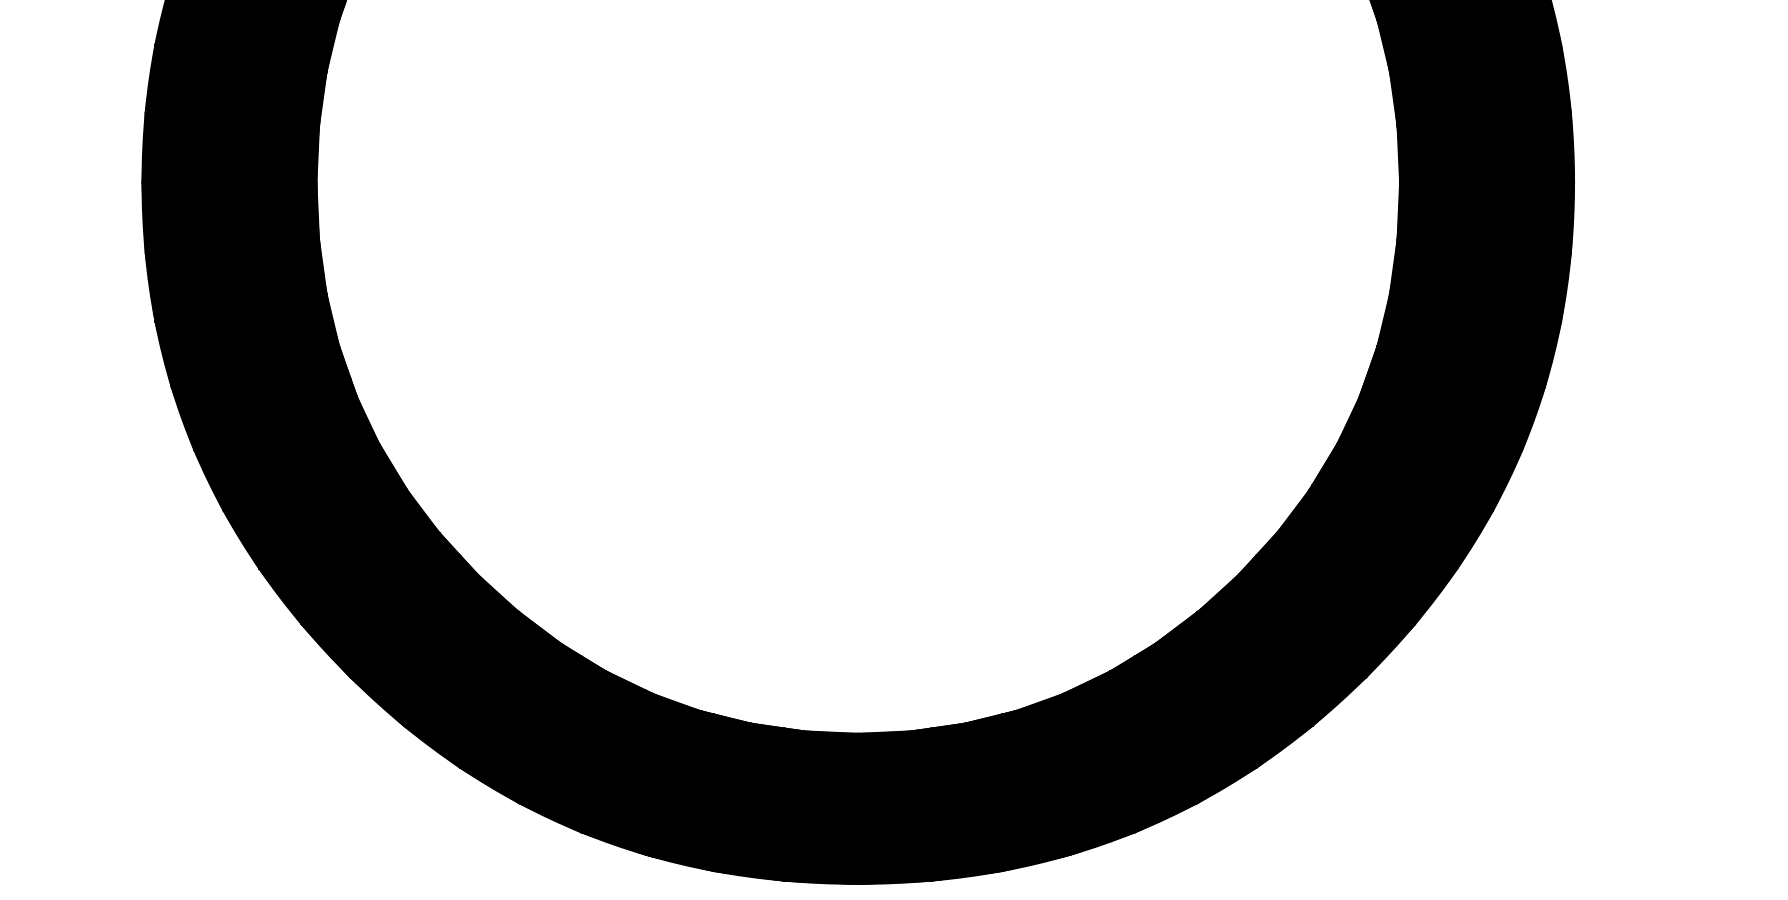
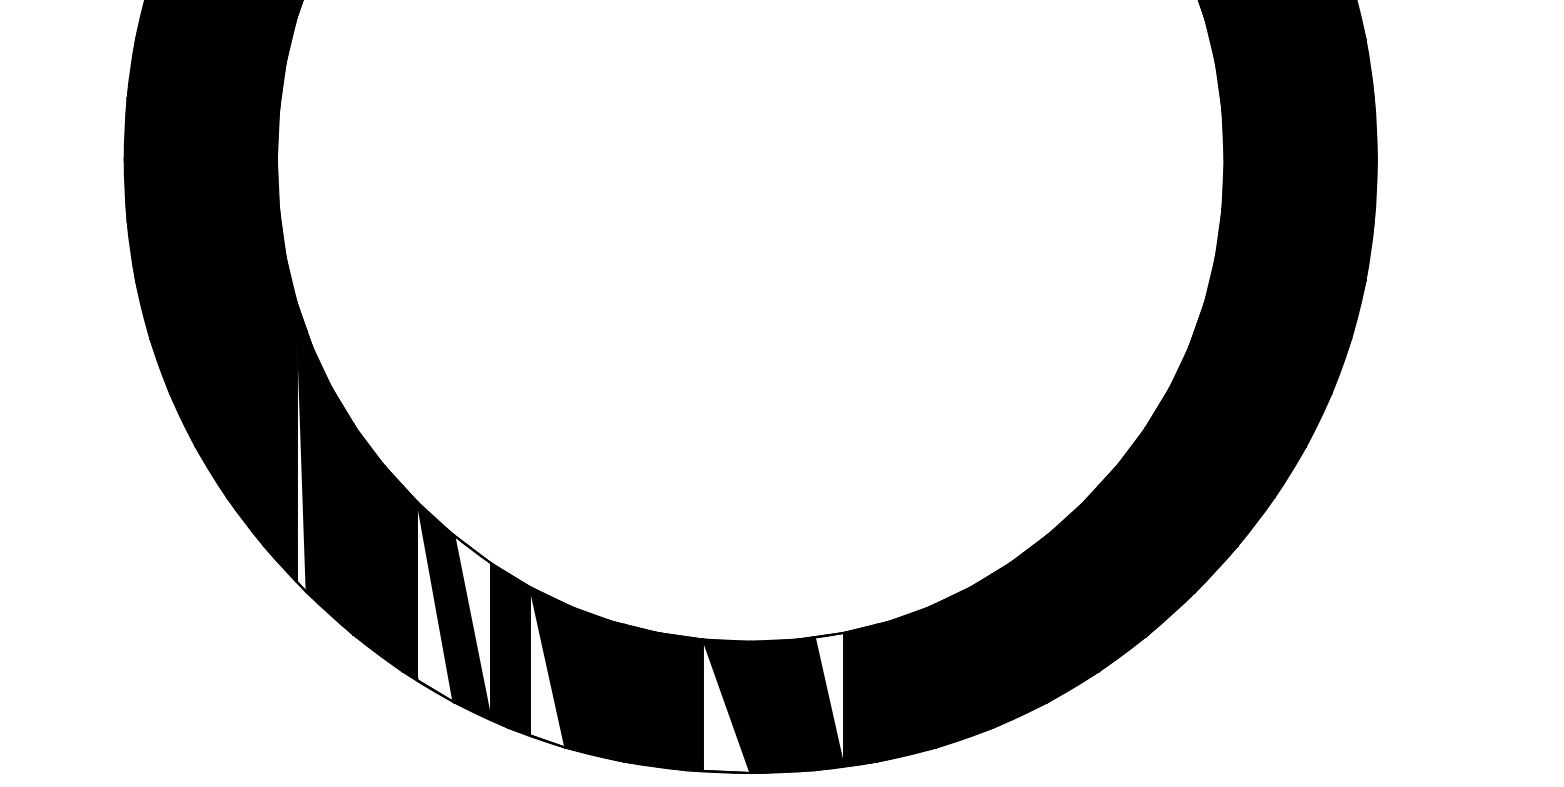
fill: (344, 511) -> (301, 447), removed
fill: (497, 688) -> (435, 602), removed
fill: (540, 717) -> (472, 627), removed
fill: (625, 762) -> (547, 666), removed
fill: (947, 799) -> (828, 699), removed
fill: (830, 807) -> (726, 706), removed

